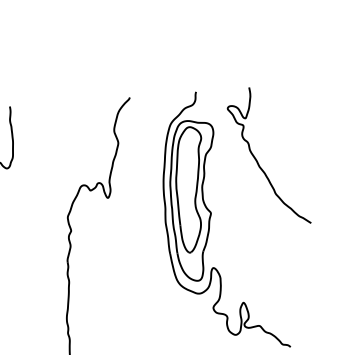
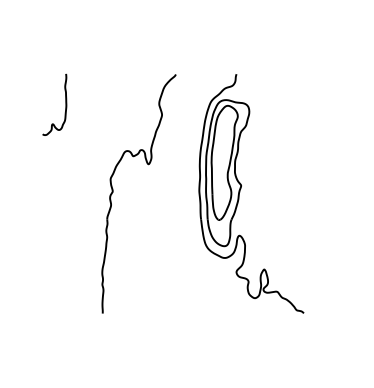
curve: (257, 159) -> (287, 140), removed

